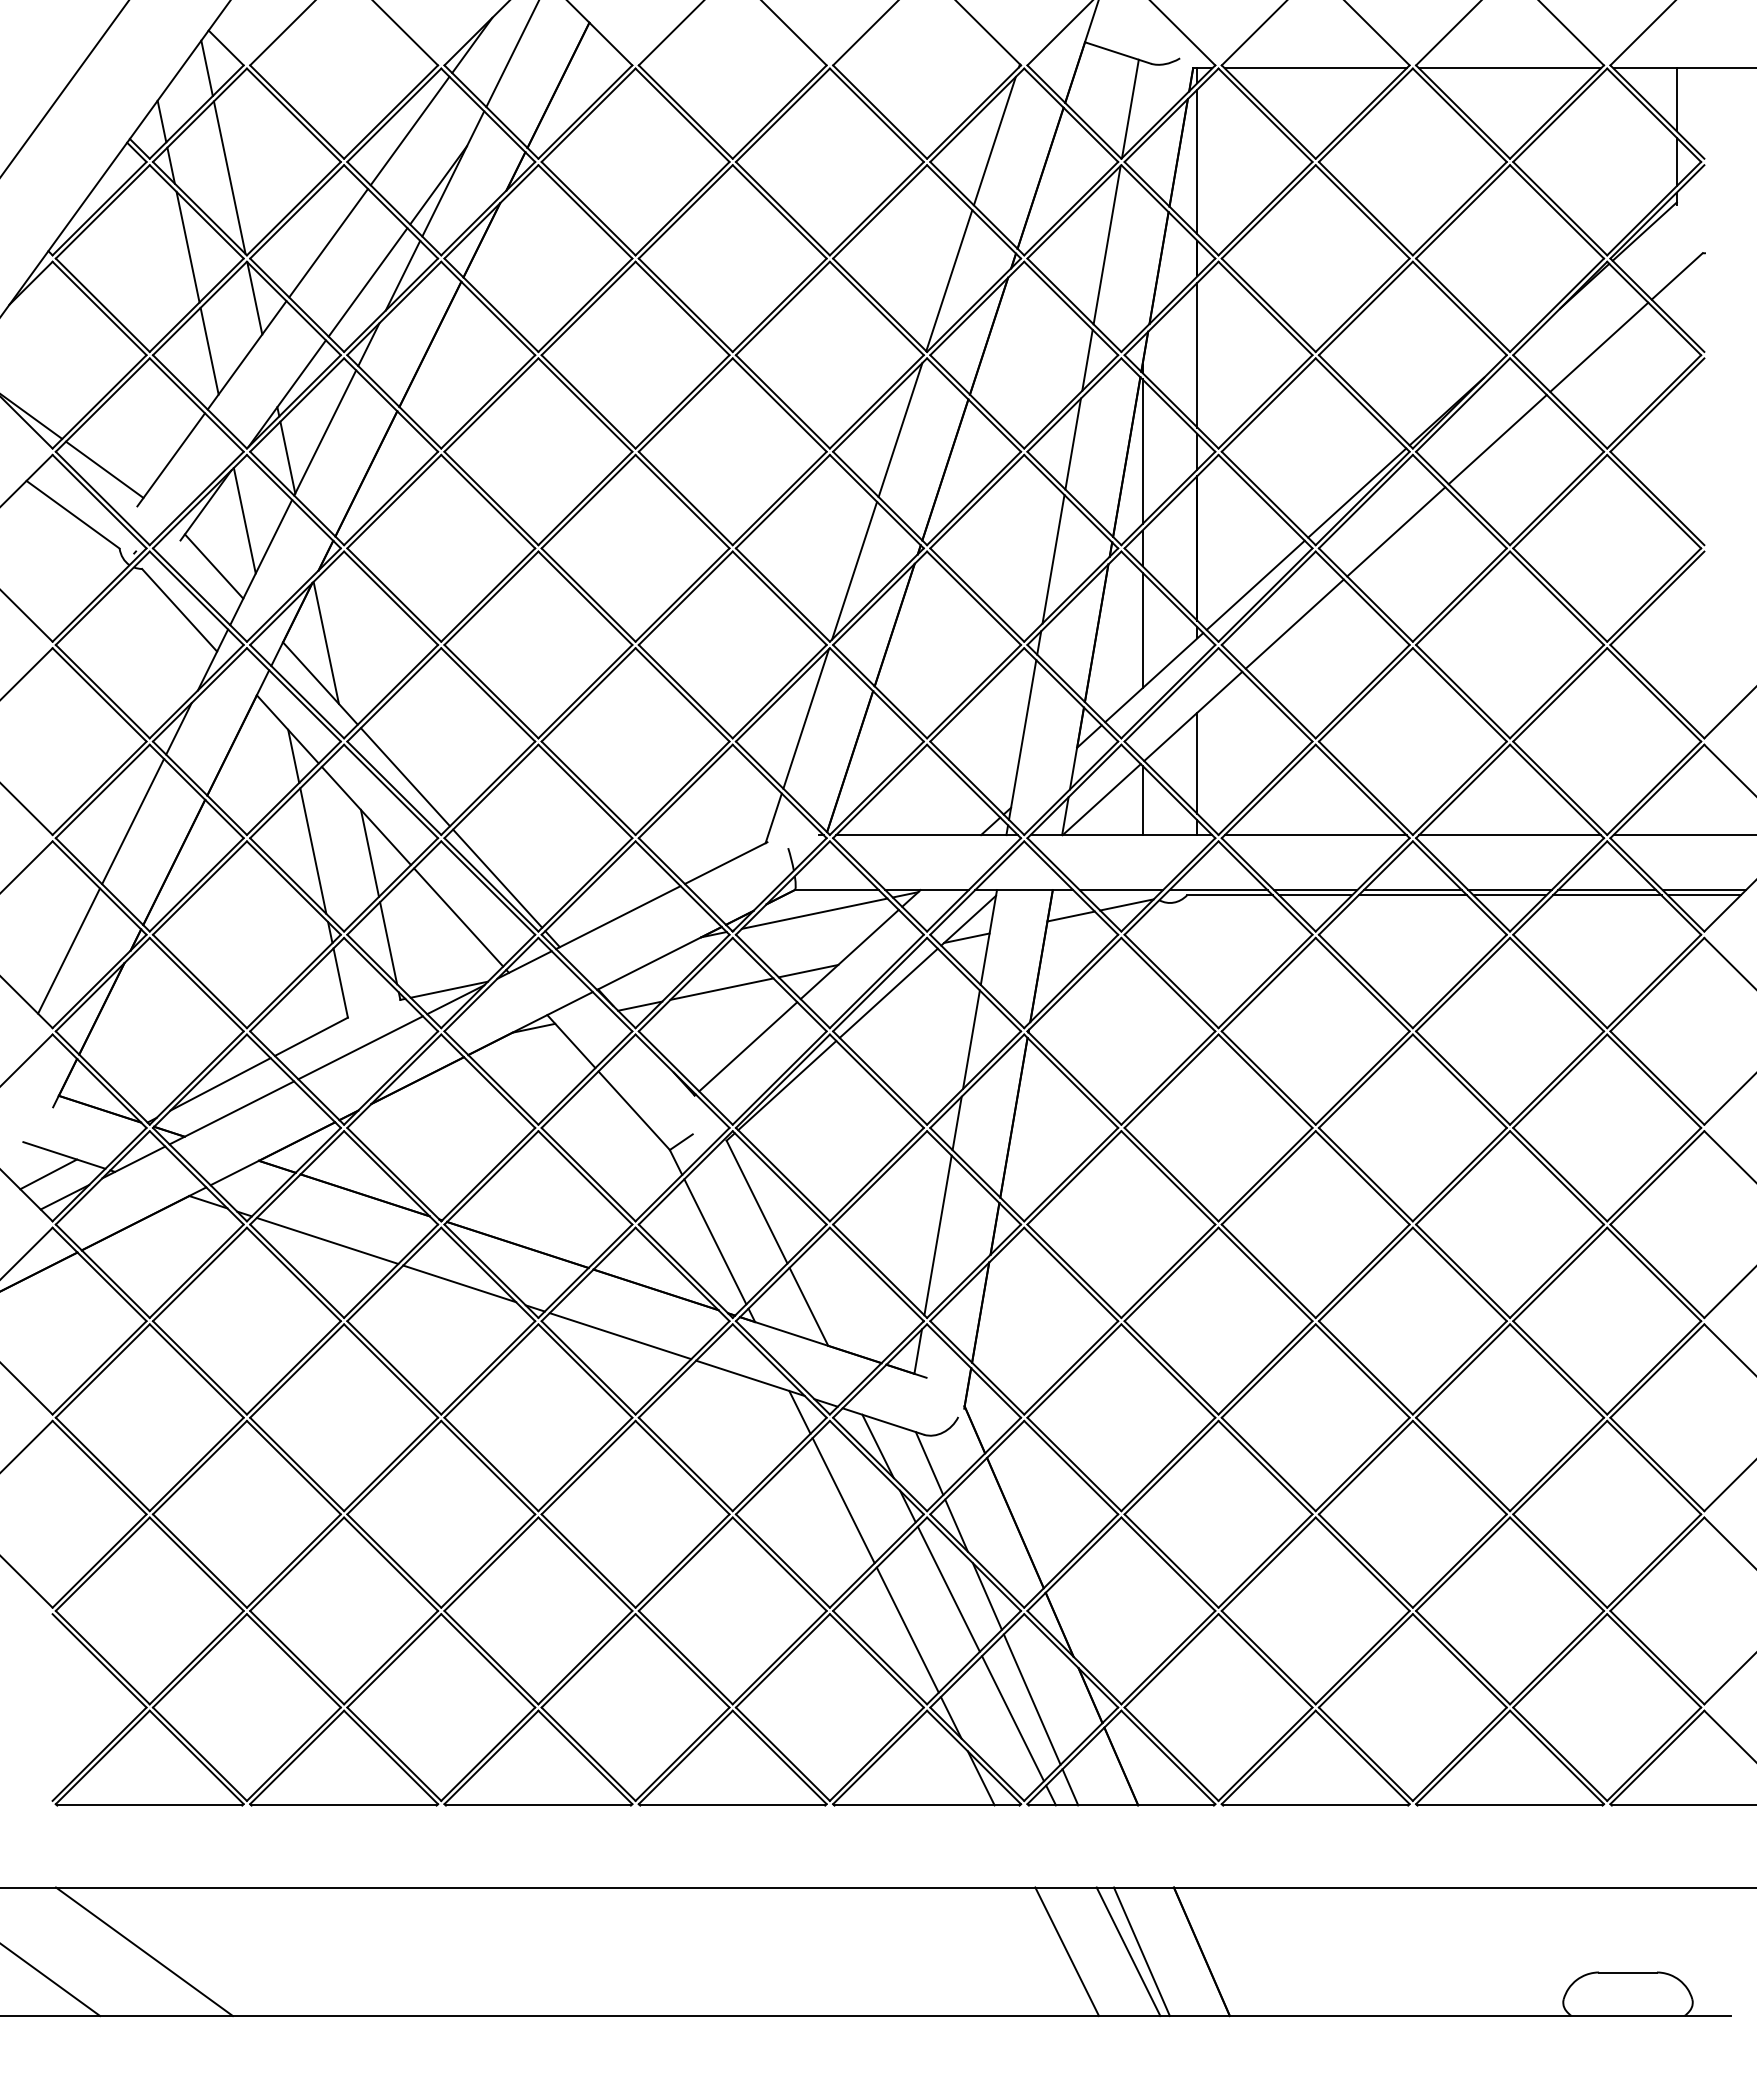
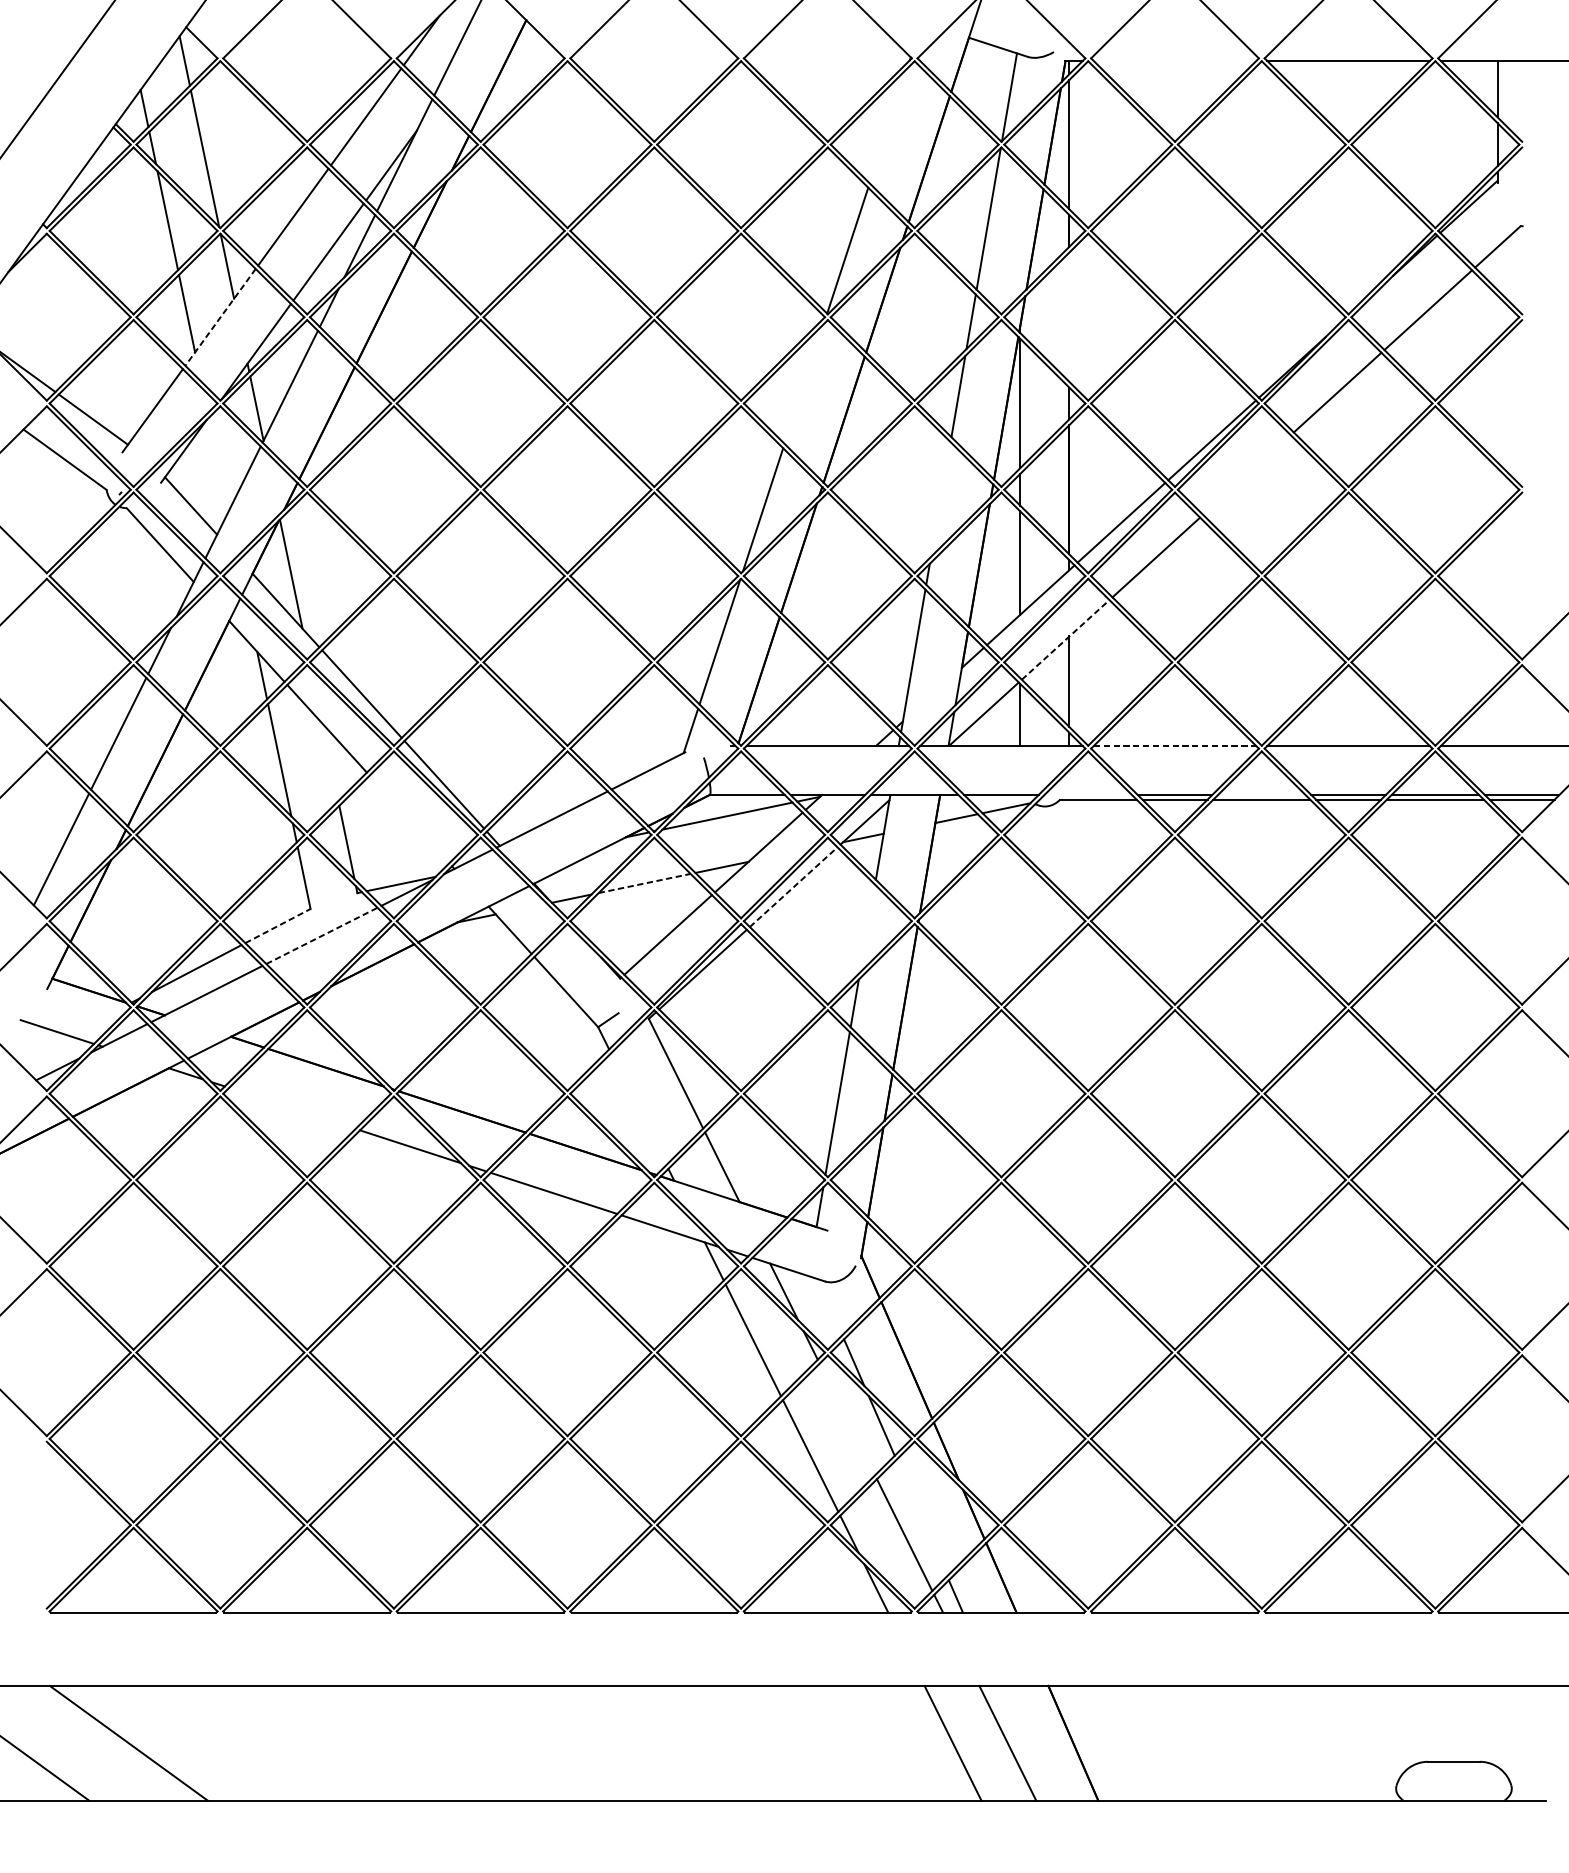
line: (1315, 68) -> (1174, 61), removed
line: (994, 140) -> (888, 125), removed
line: (1197, 354) -> (1069, 316), removed
line: (246, 355) -> (219, 317), solid -> dashed
line: (900, 430) -> (804, 384), removed
line: (244, 520) -> (218, 464), removed
line: (1396, 531) -> (1247, 474), removed
line: (1053, 559) -> (940, 499), removed
line: (1193, 716) -> (1065, 639), solid -> dashed
line: (1315, 835) -> (1174, 746), solid -> dashed
line: (369, 852) -> (329, 761), removed
line: (1218, 890) -> (1088, 795), removed
line: (1412, 890) -> (1261, 795), removed
line: (458, 917) -> (409, 819), removed
line: (721, 989) -> (644, 883), solid -> dashed
line: (889, 992) -> (794, 886), solid -> dashed
line: (311, 1036) -> (278, 925), solid -> dashed
line: (971, 1039) -> (867, 928), removed
line: (360, 1047) -> (321, 935), solid -> dashed
line: (48, 1174) -> (43, 1049), removed
line: (327, 1240) -> (292, 1107), removed
line: (715, 1241) -> (638, 1108), removed
line: (929, 1463) -> (830, 1307), removed
line: (948, 1588) -> (847, 1418), removed
line: (1031, 1699) -> (921, 1517), removed
line: (1141, 1951) -> (1019, 1743), removed

